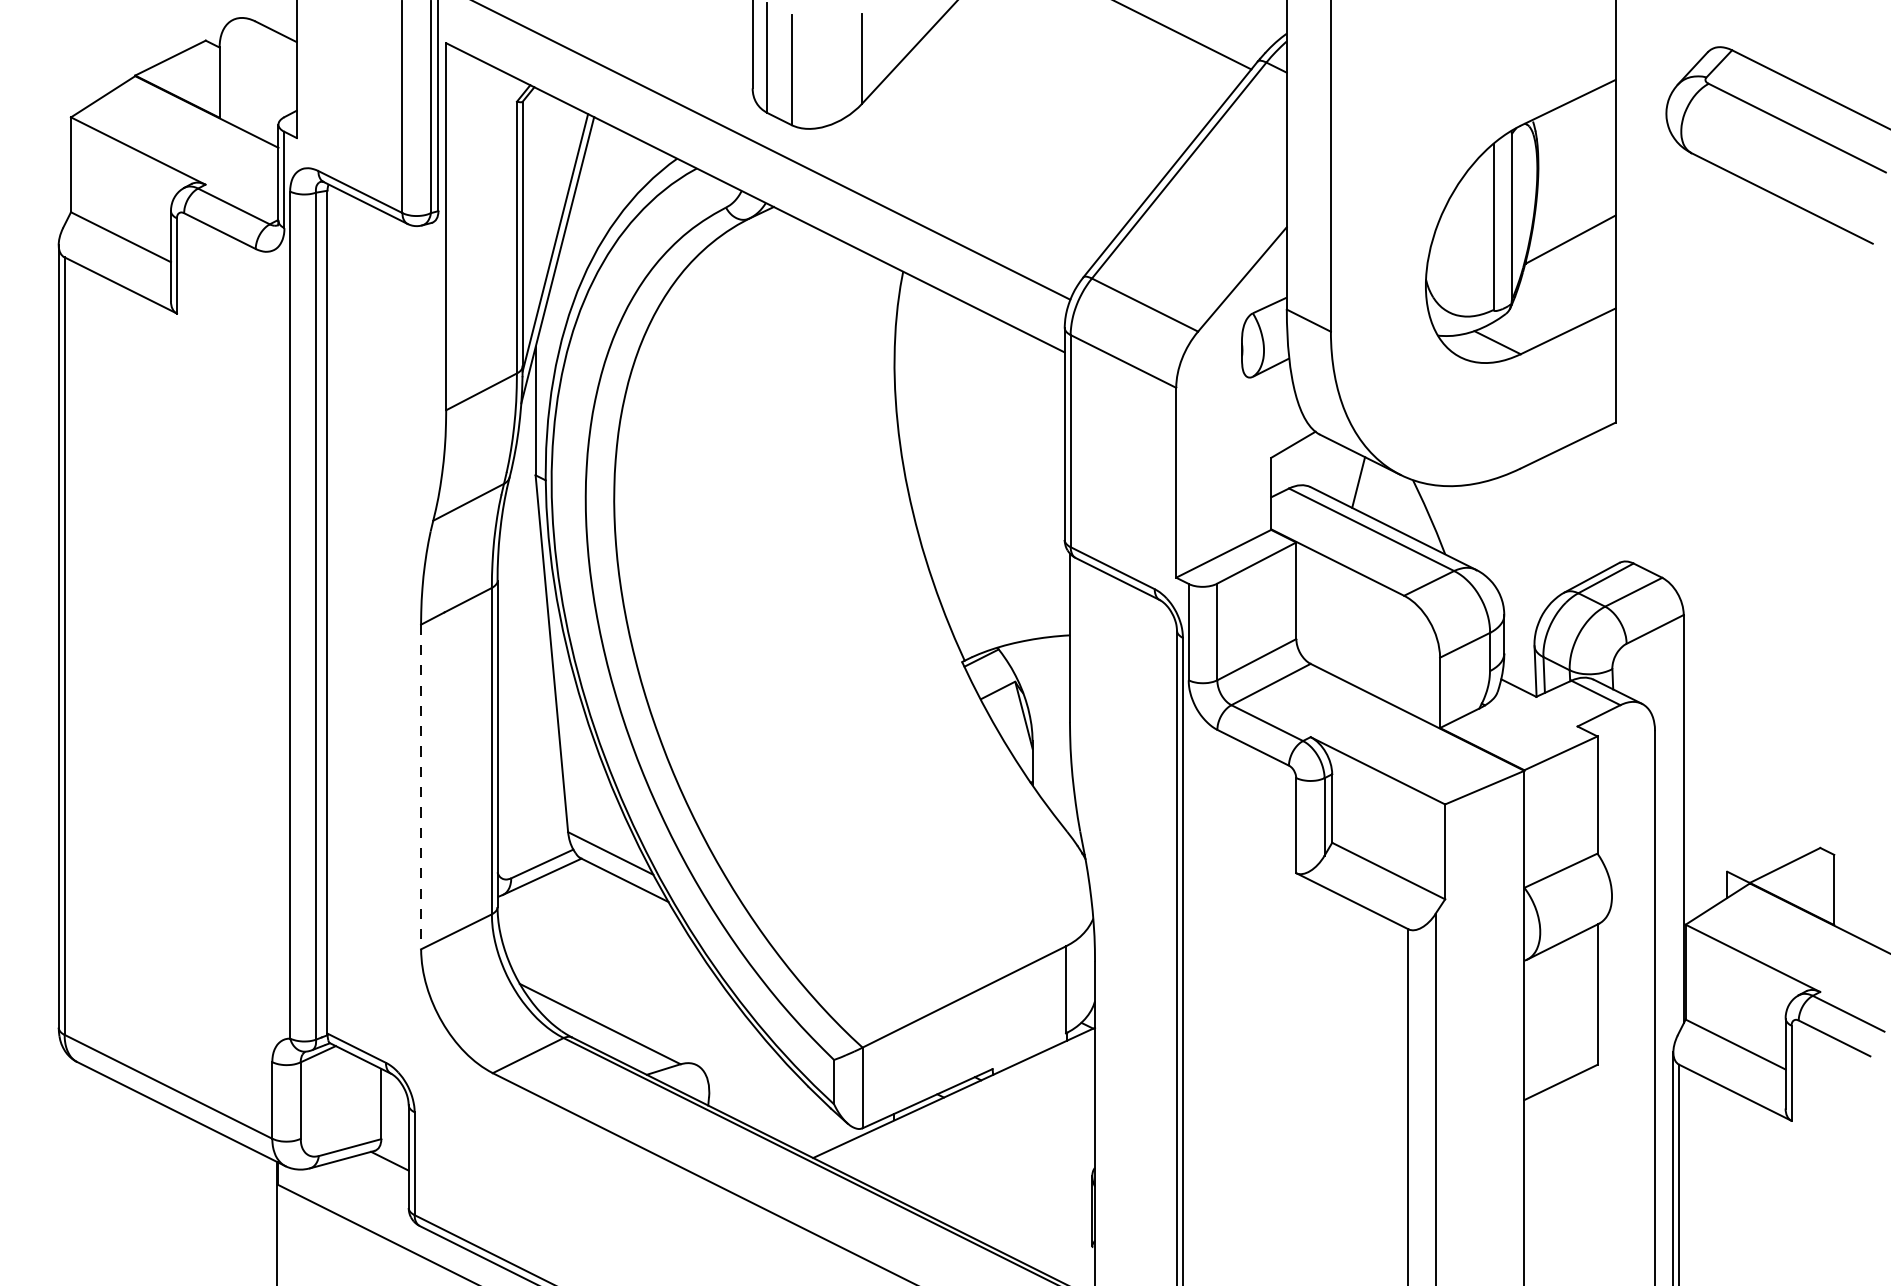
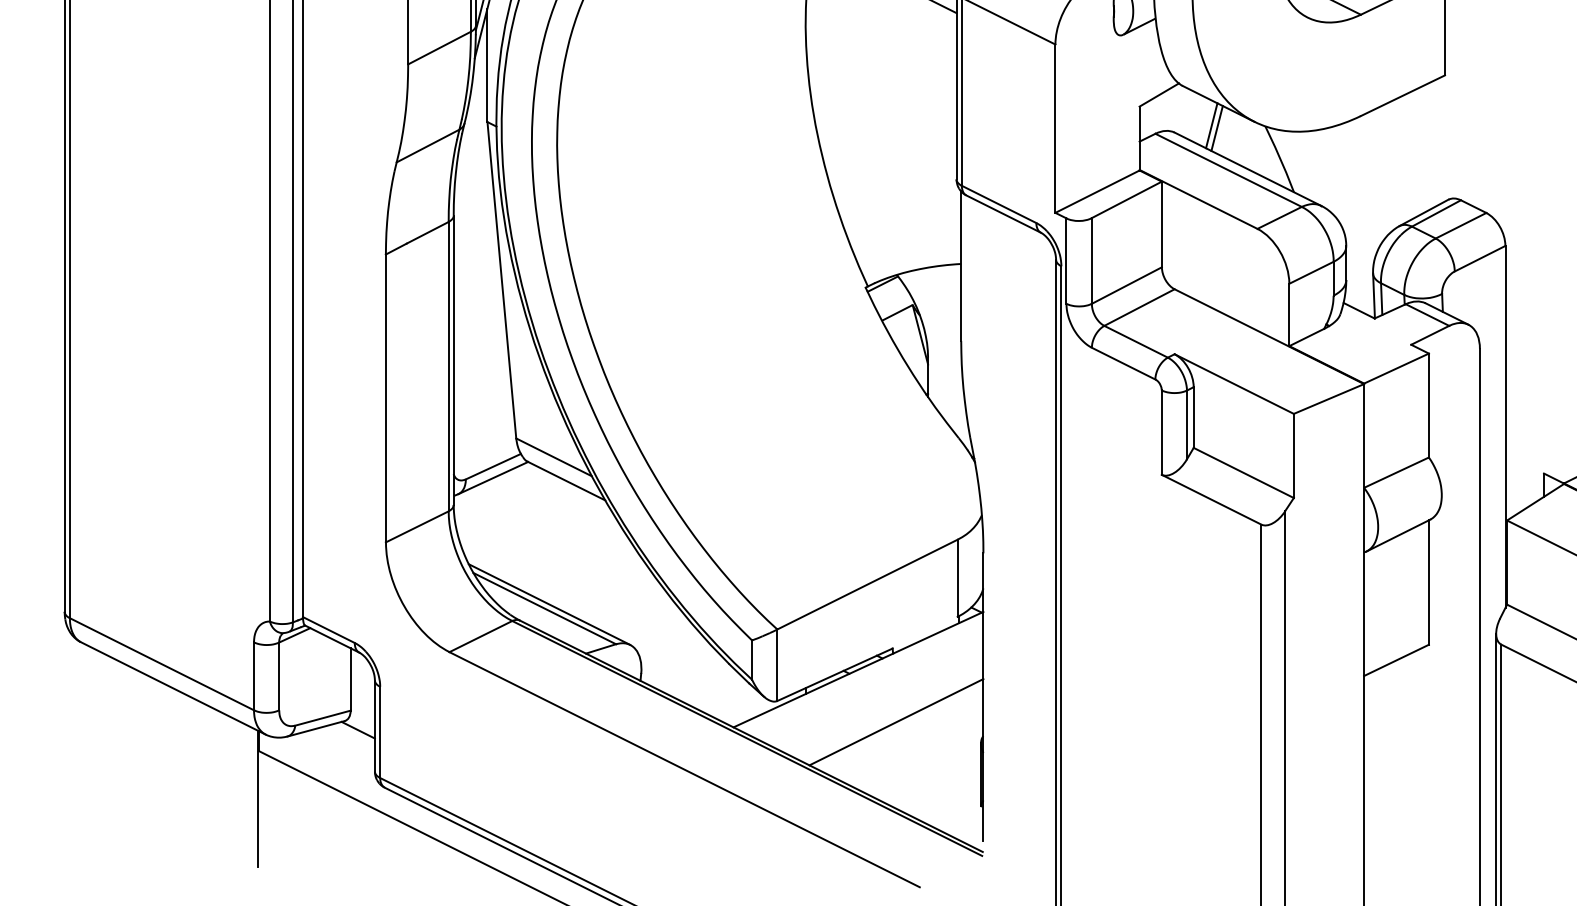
line: (1352, 479) -> (1211, 125), added
line: (421, 787) -> (386, 398), dashed -> solid
line: (605, 1019) -> (549, 604), added
line: (996, 1151) -> (896, 721), added

